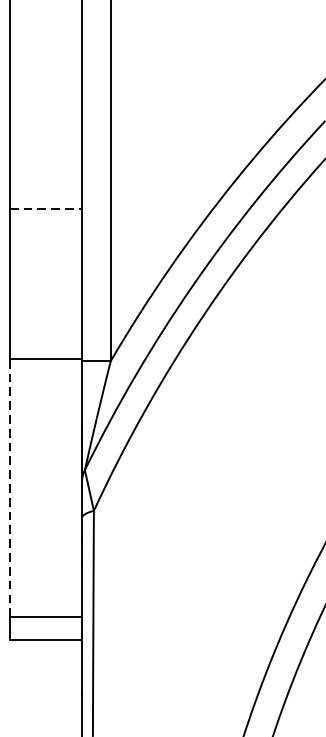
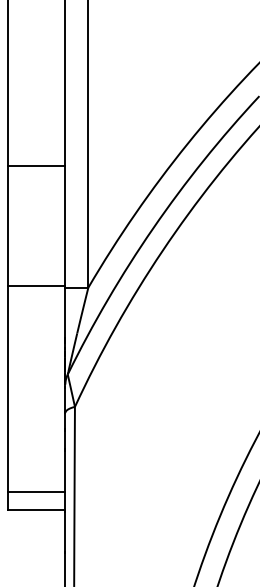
line: (45, 209) -> (36, 166), dashed -> solid
line: (9, 487) -> (7, 388), dashed -> solid

